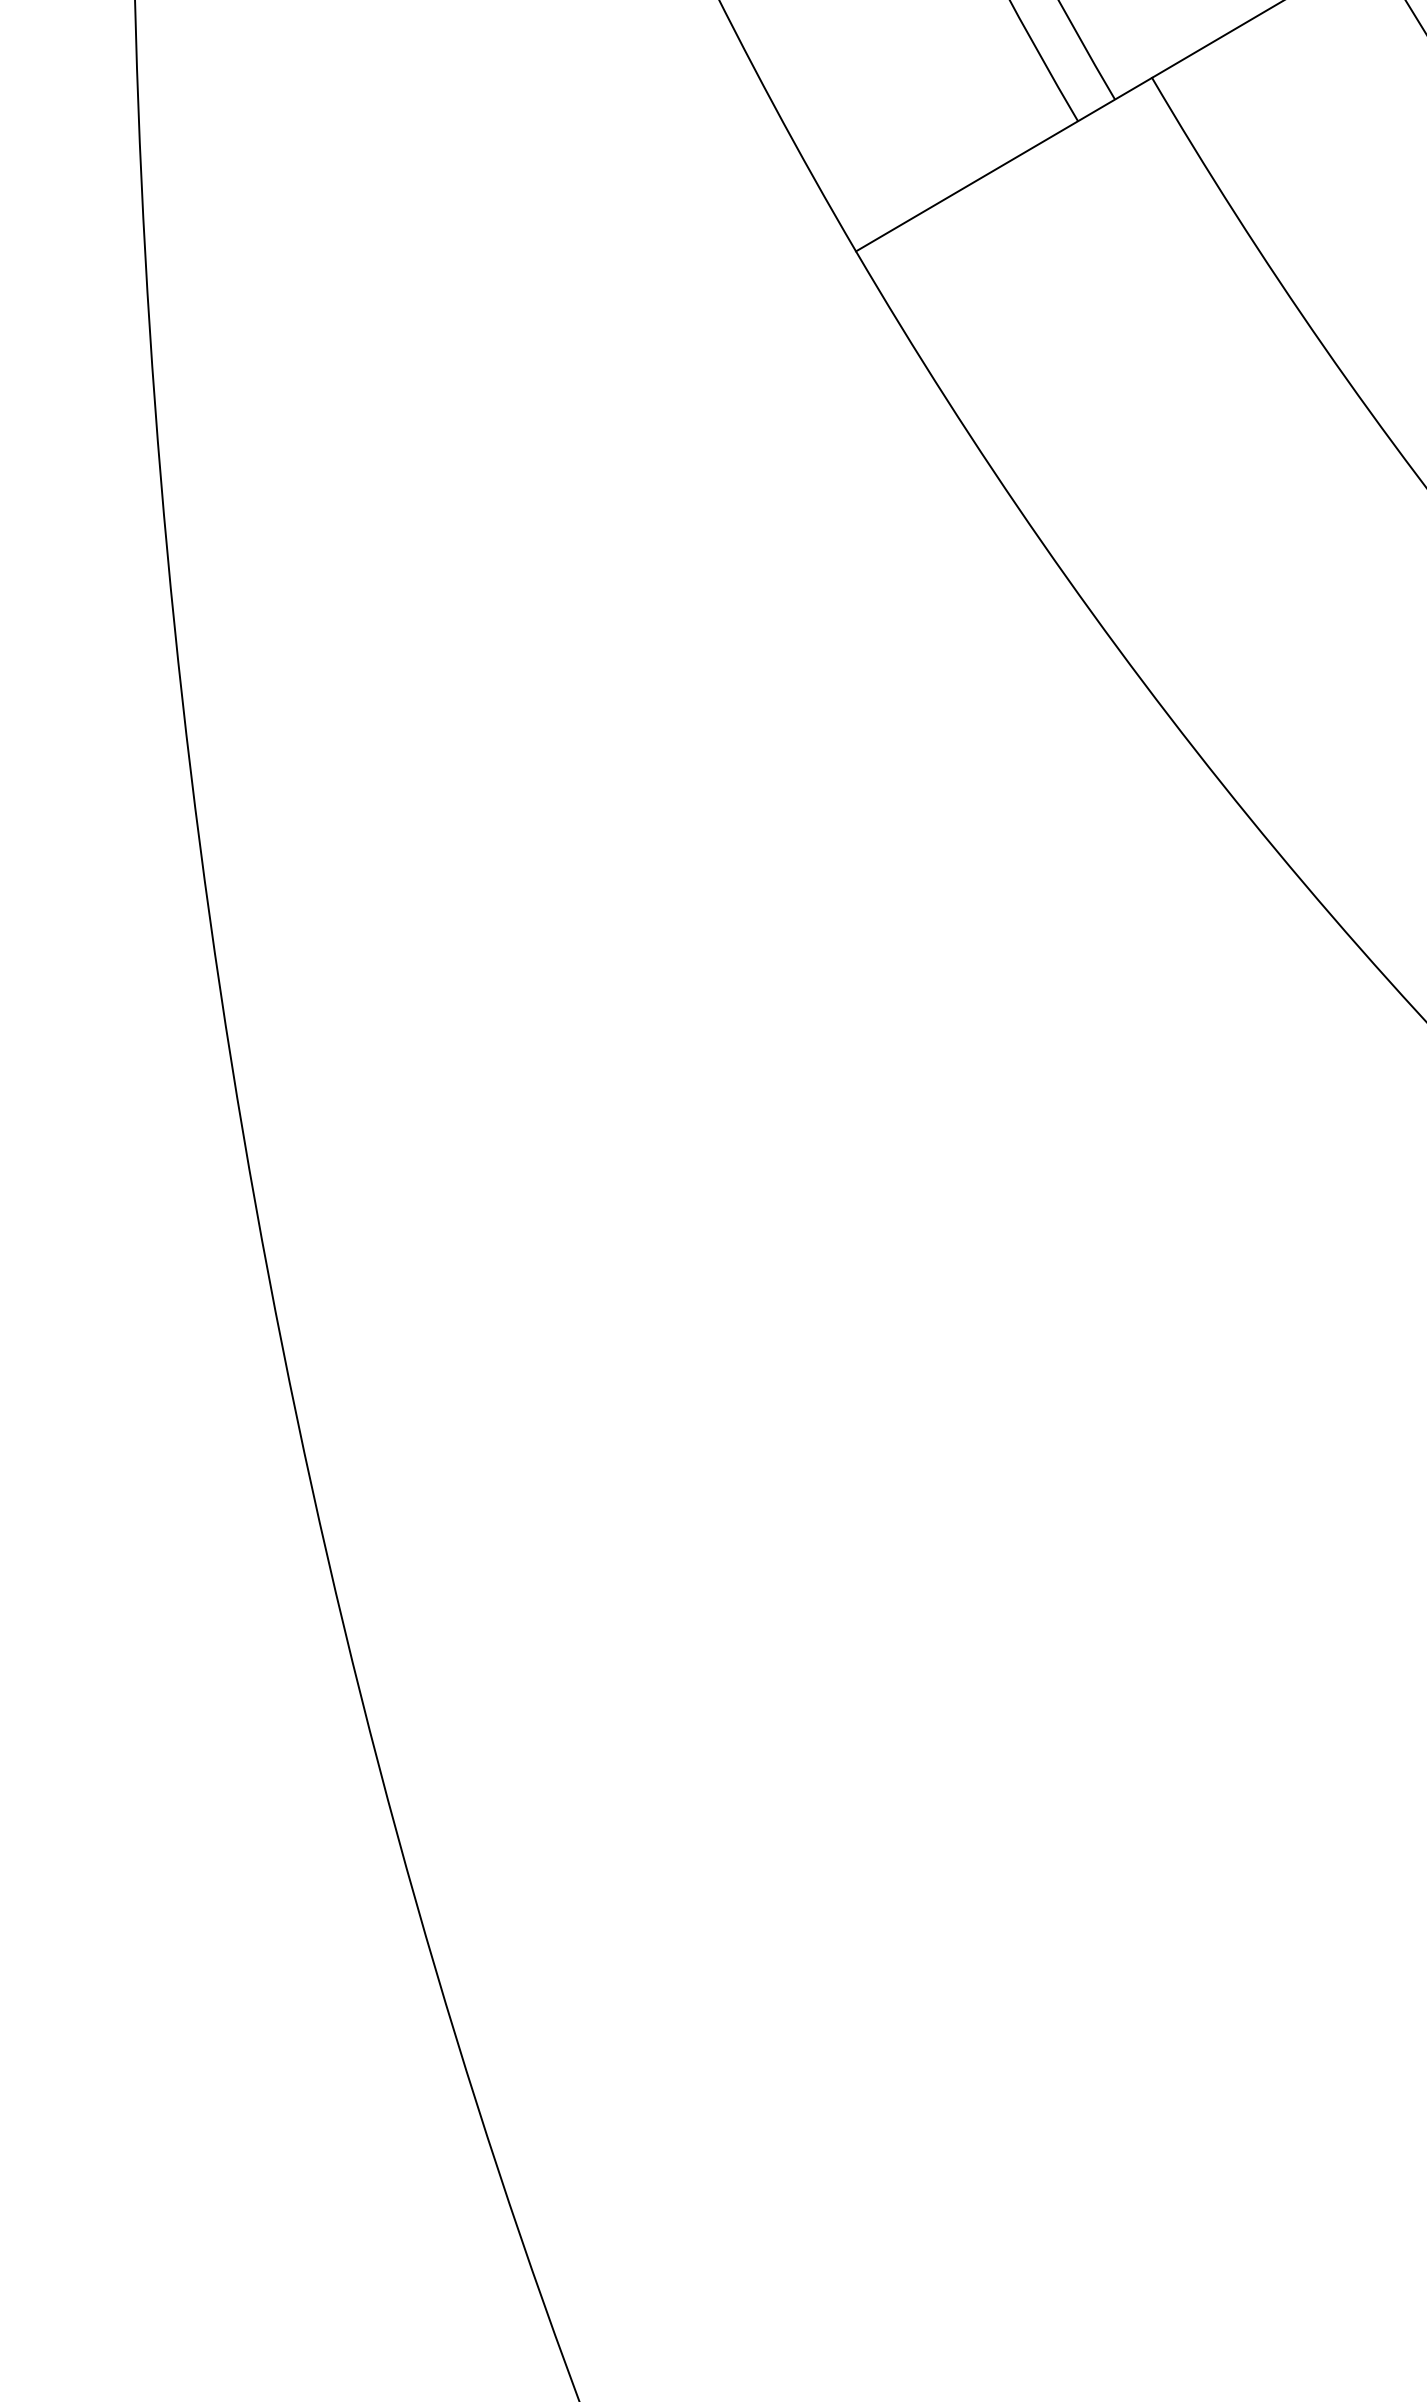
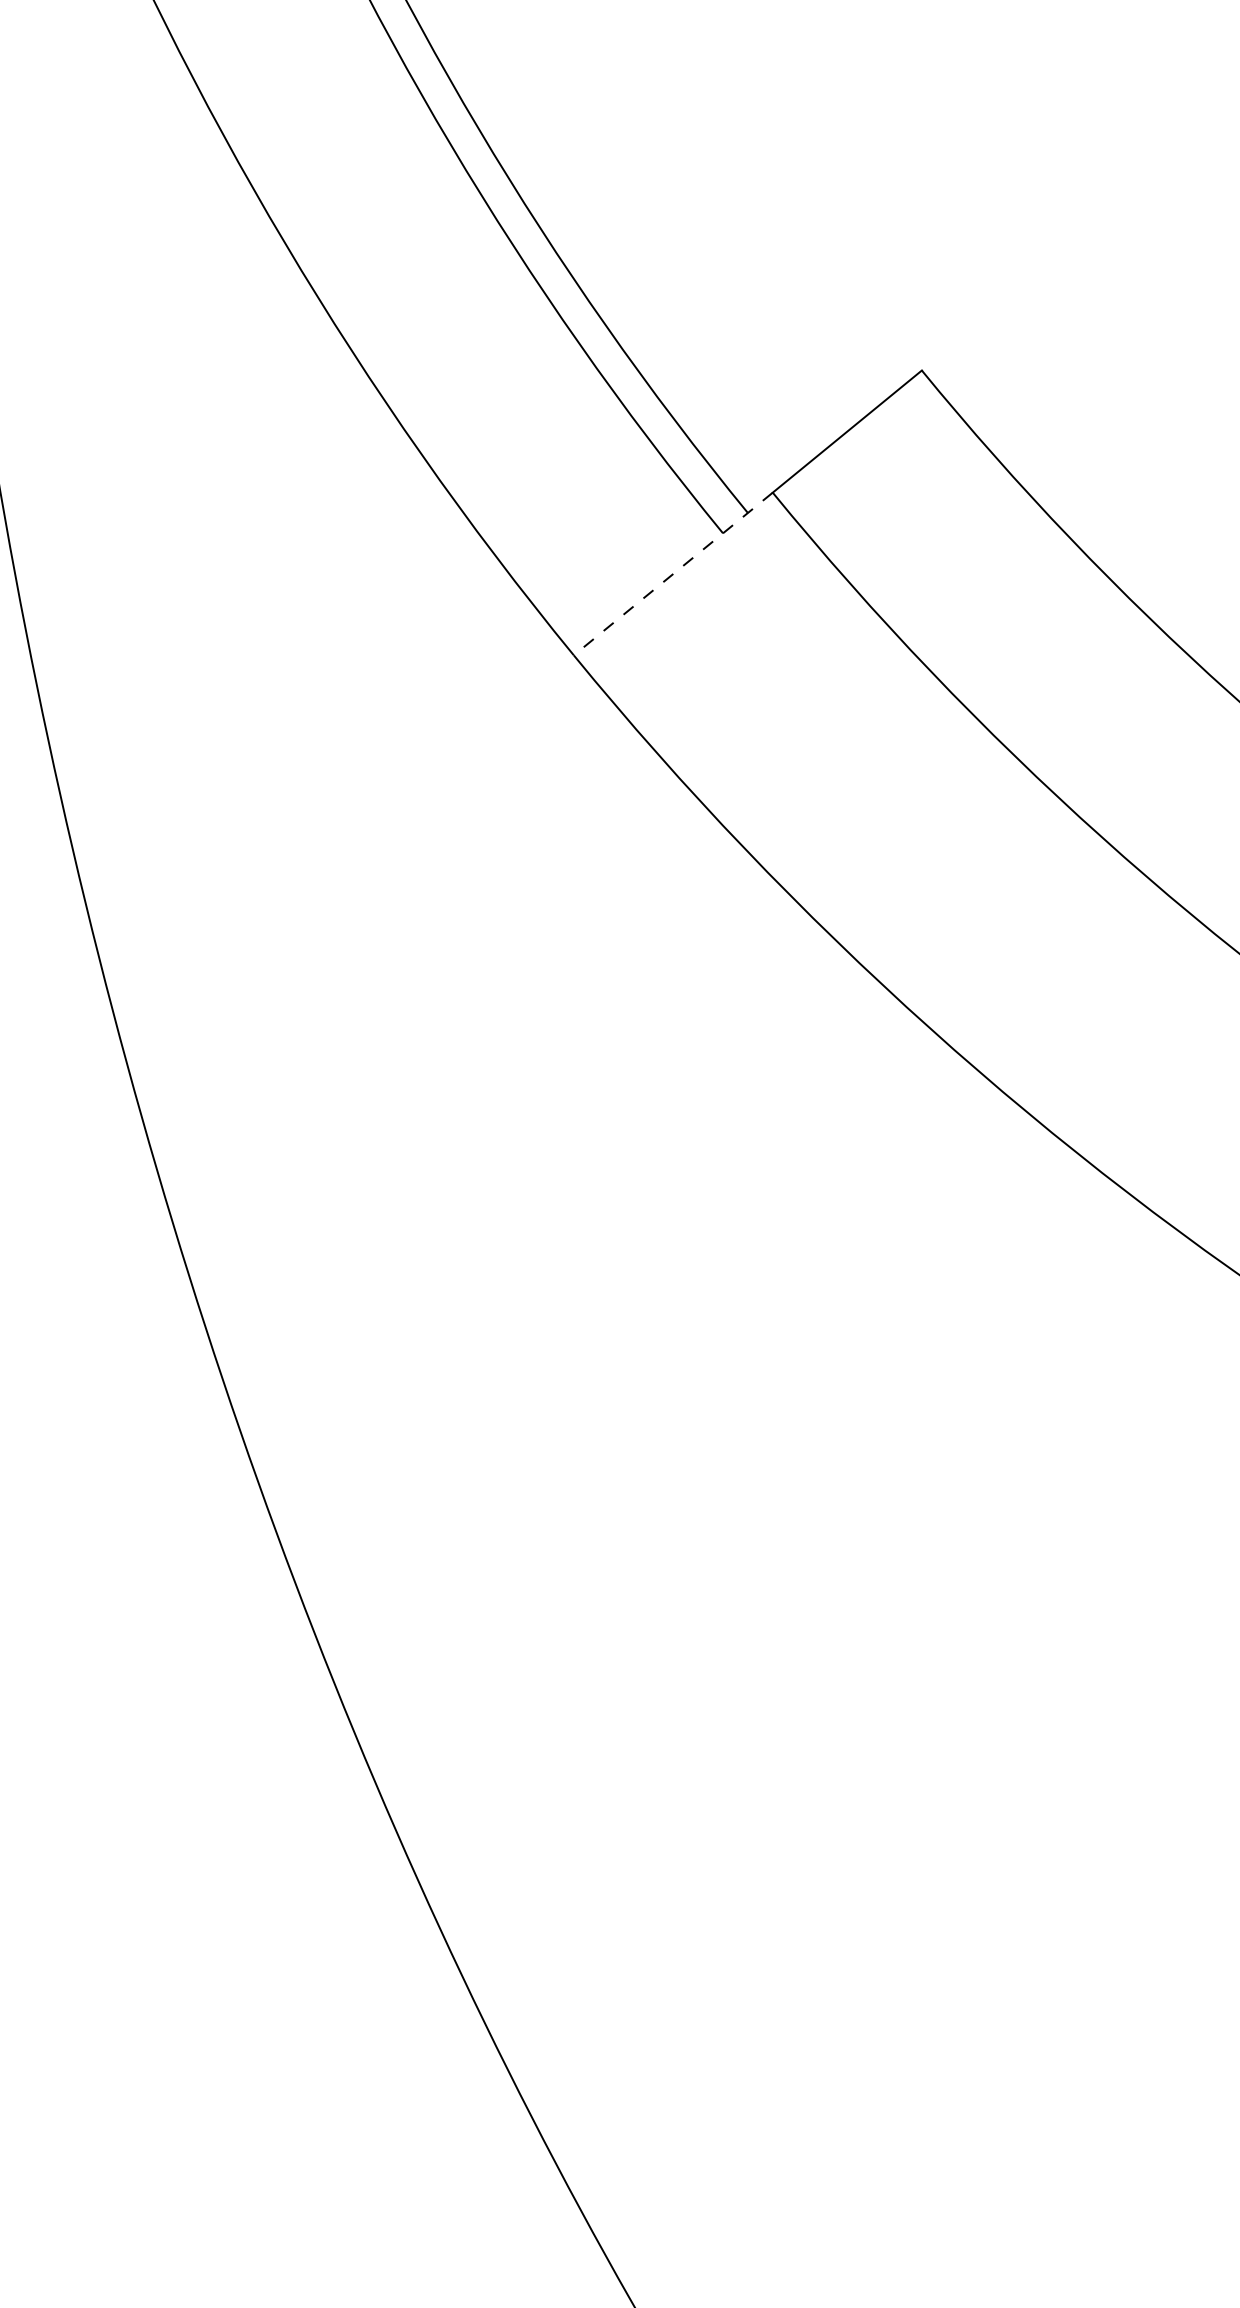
line: (1002, 165) -> (672, 574), solid -> dashed

